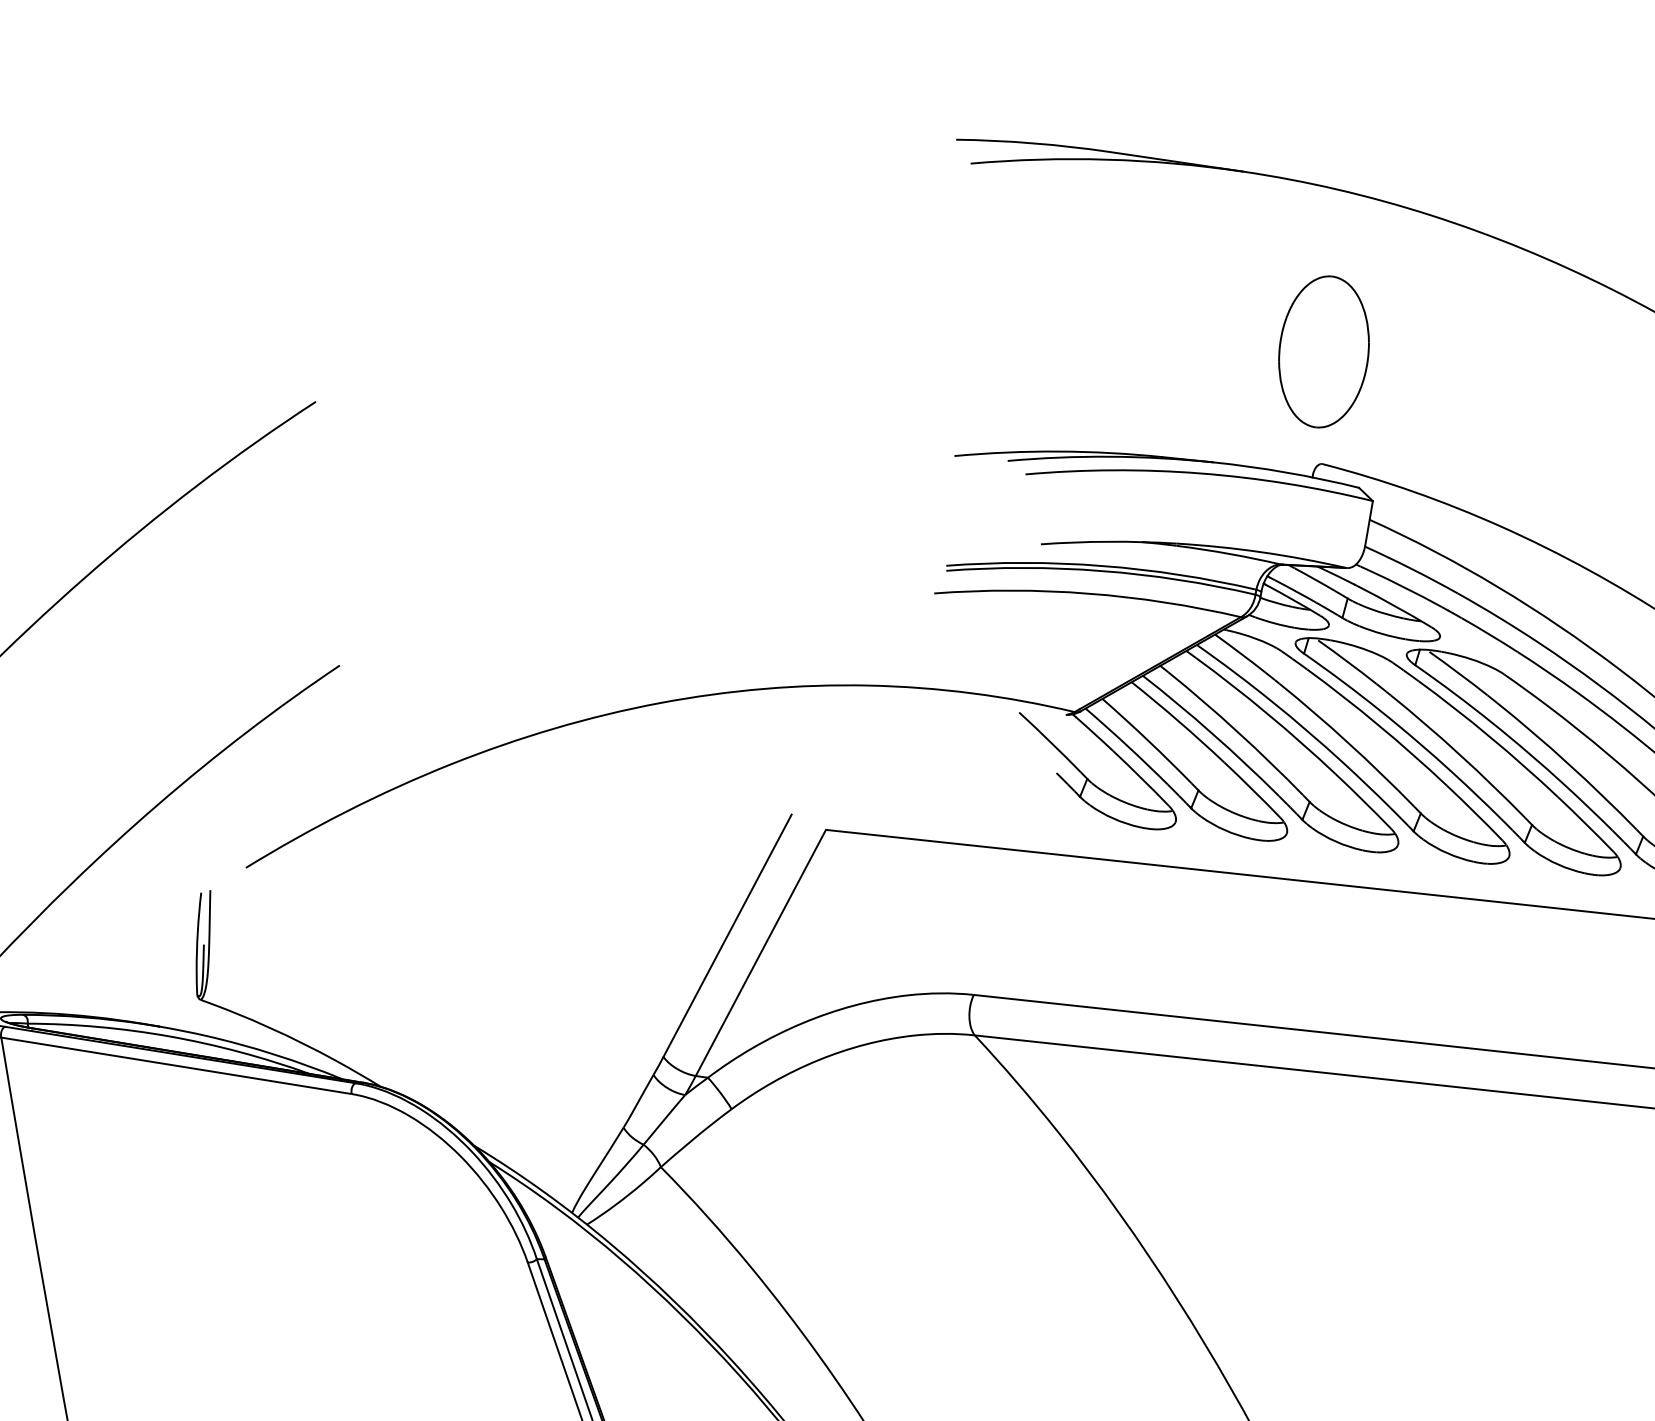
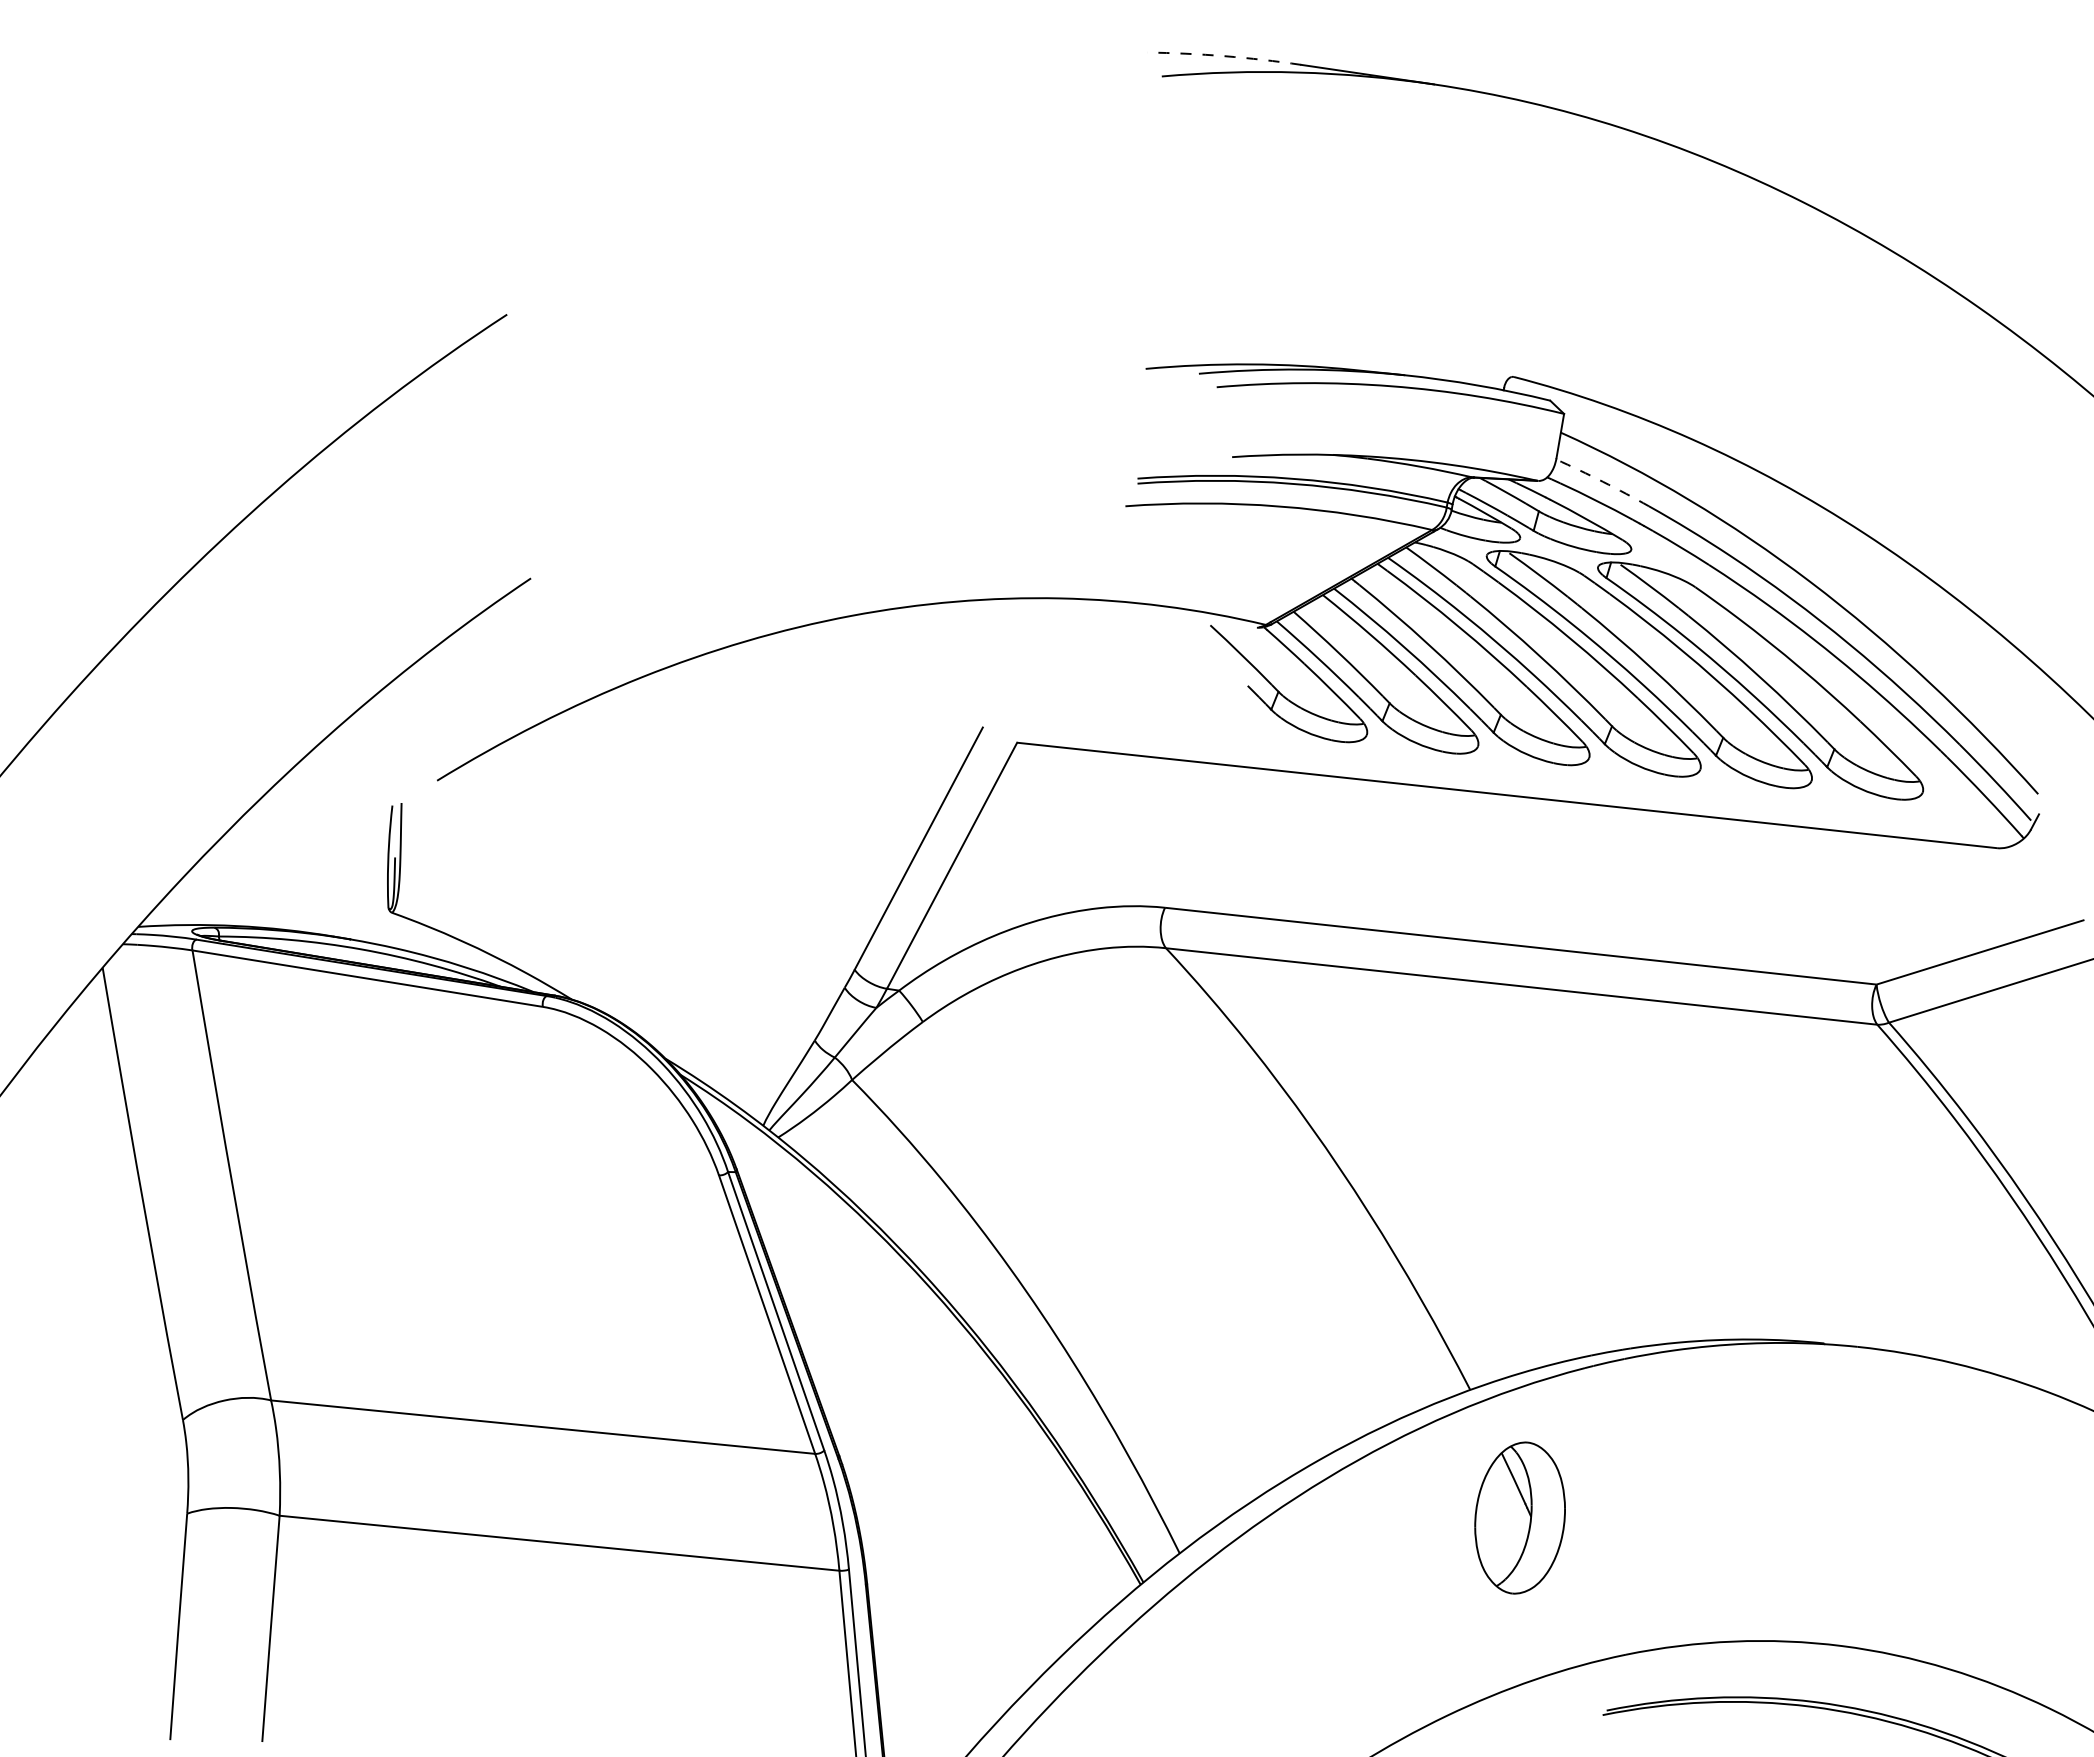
arc: (1033, 143) -> (1224, 56), solid -> dashed
part: (1323, 351) -> (1514, 264), removed
arc: (1411, 568) -> (1602, 481), solid -> dashed

